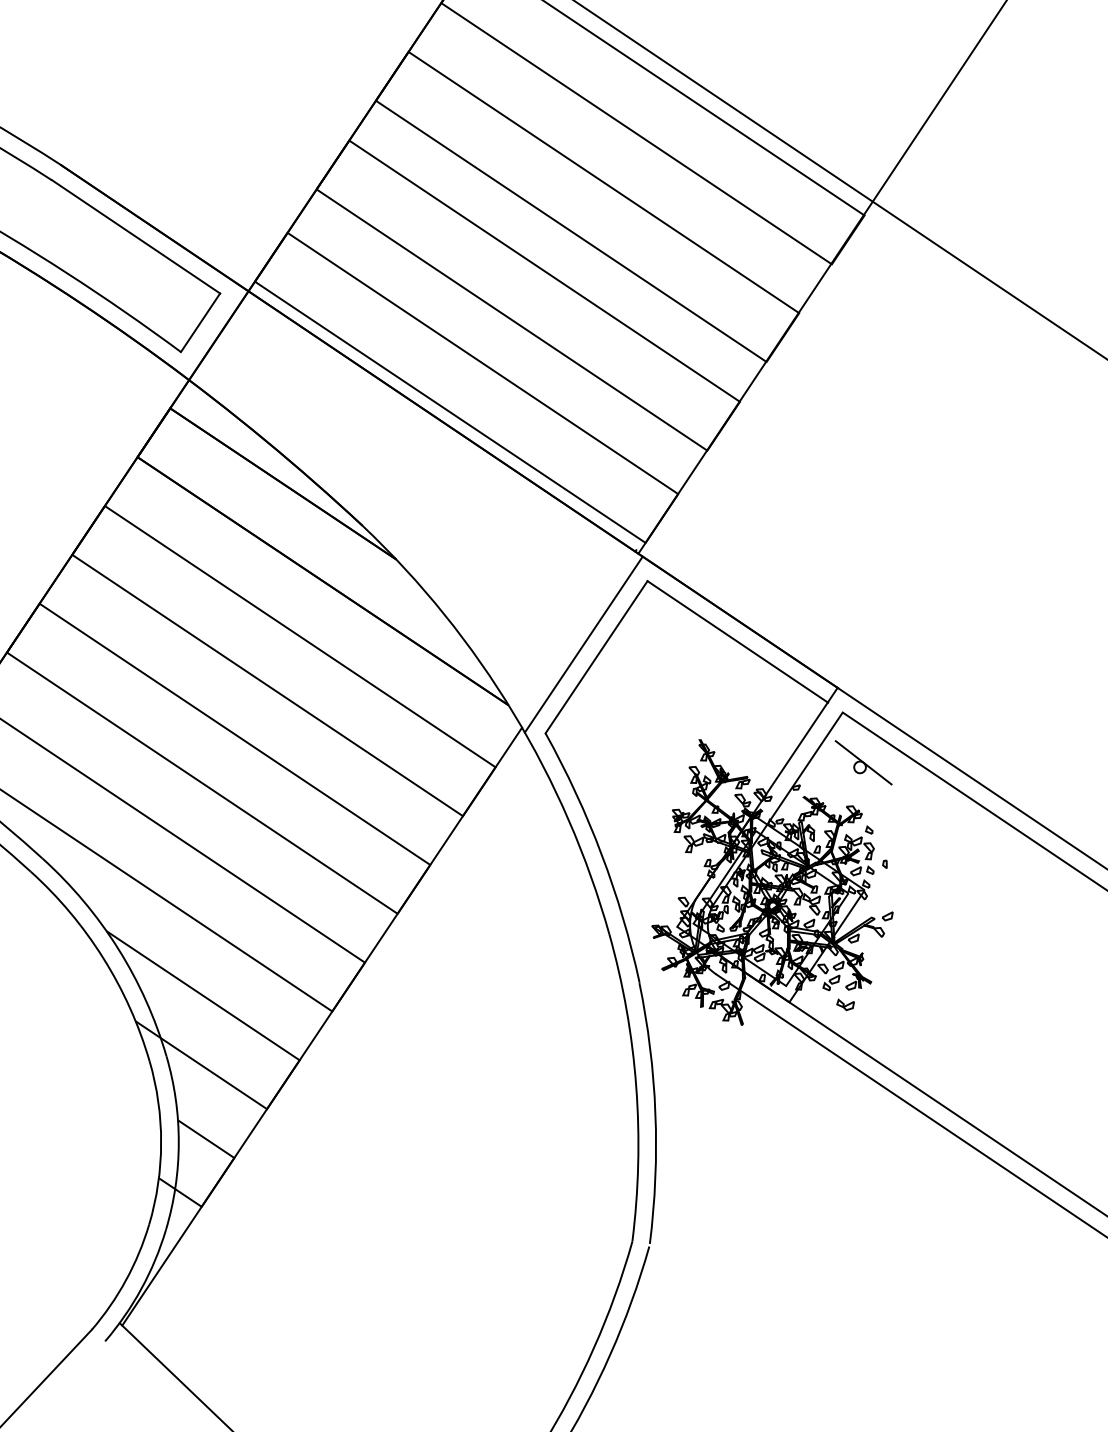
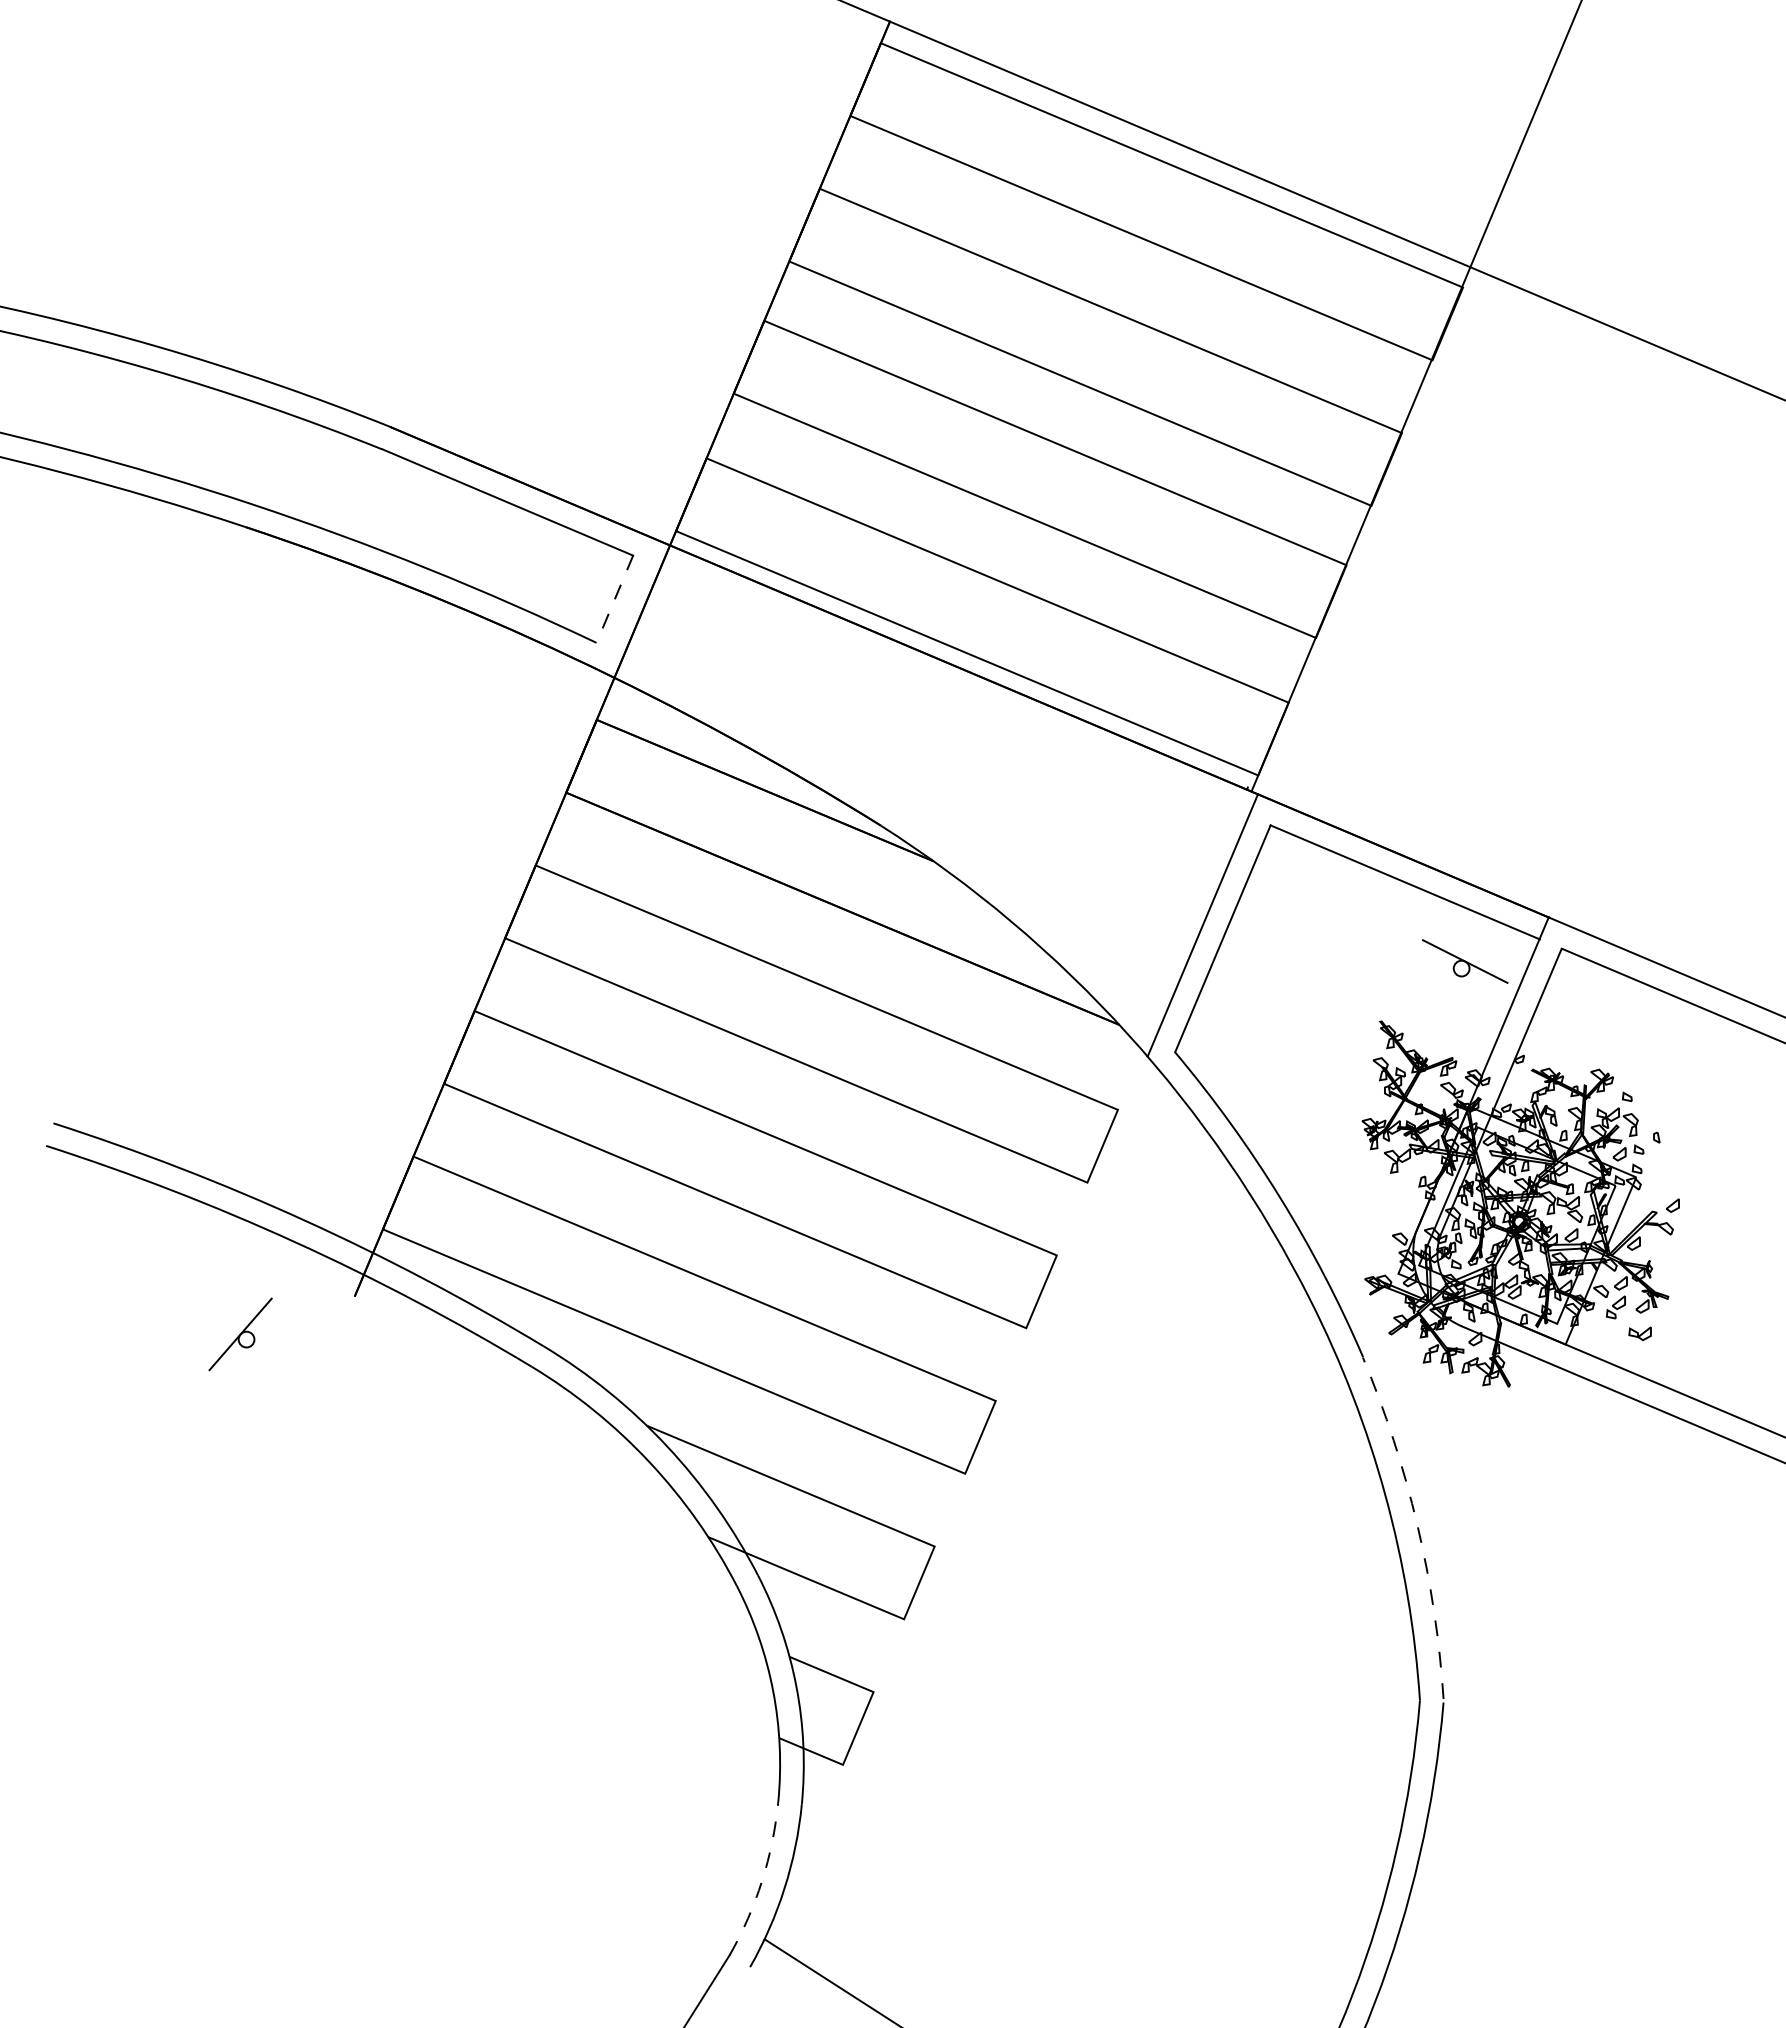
line: (200, 322) -> (614, 599), solid -> dashed
part: (863, 762) -> (1464, 961), moved
line: (322, 1025) -> (955, 1495), removed
arc: (655, 1112) -> (1417, 1524), solid -> dashed
arc: (126, 1280) -> (762, 1881), solid -> dashed

